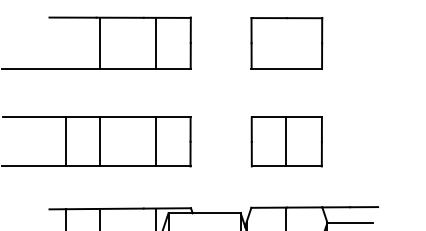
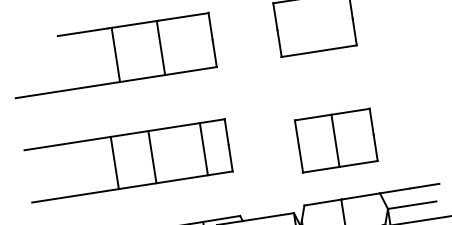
line: (156, 42) -> (161, 47), moved
line: (65, 141) -> (114, 162), moved
line: (99, 141) -> (151, 156), moved
line: (156, 141) -> (204, 148), moved
part: (286, 141) -> (335, 140), moved

